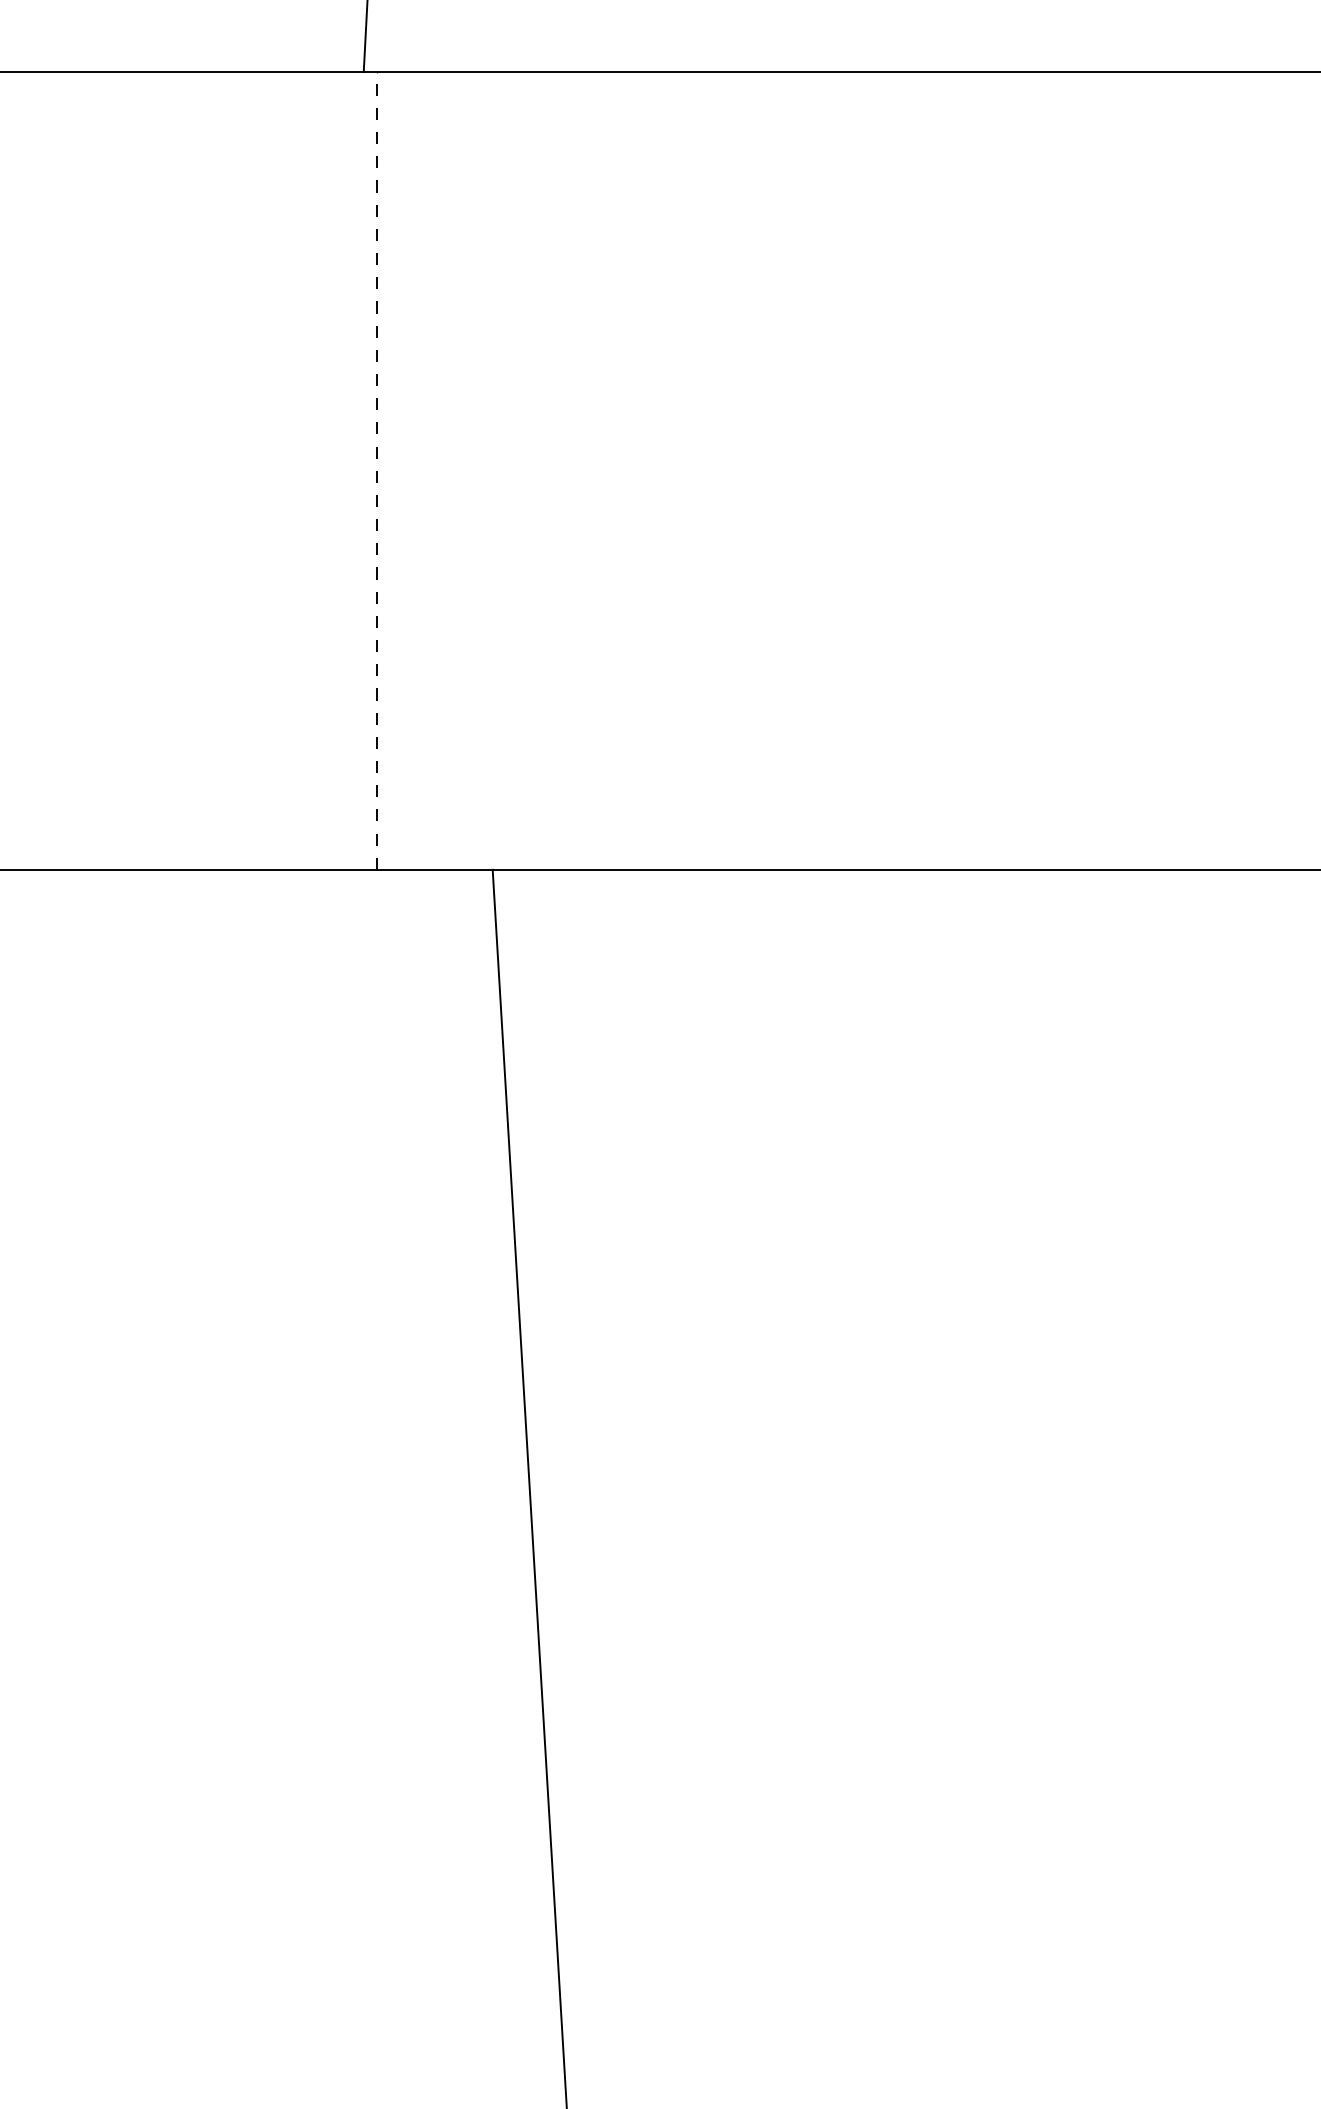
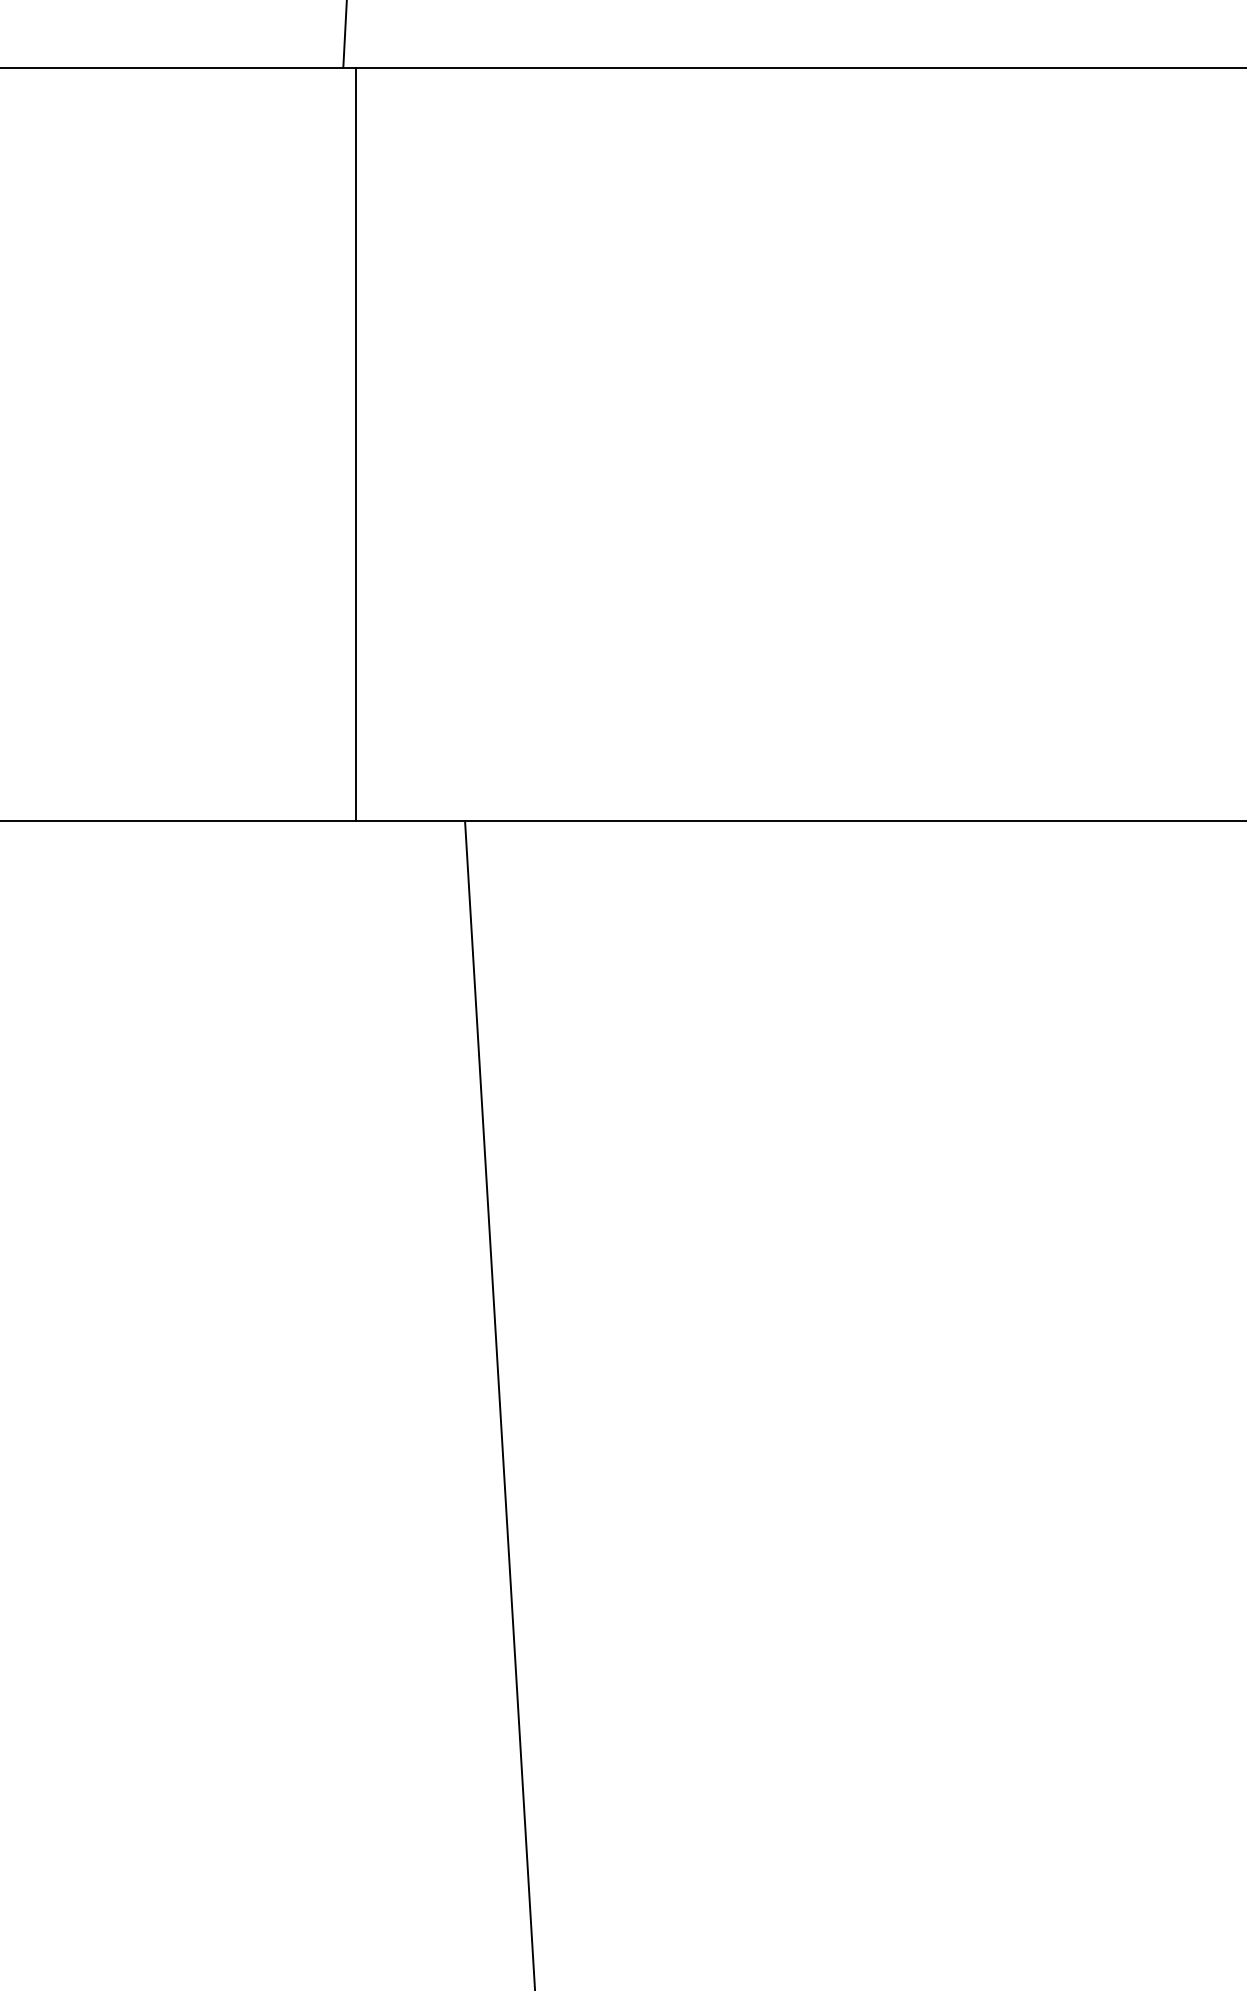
line: (376, 470) -> (355, 444), dashed -> solid

